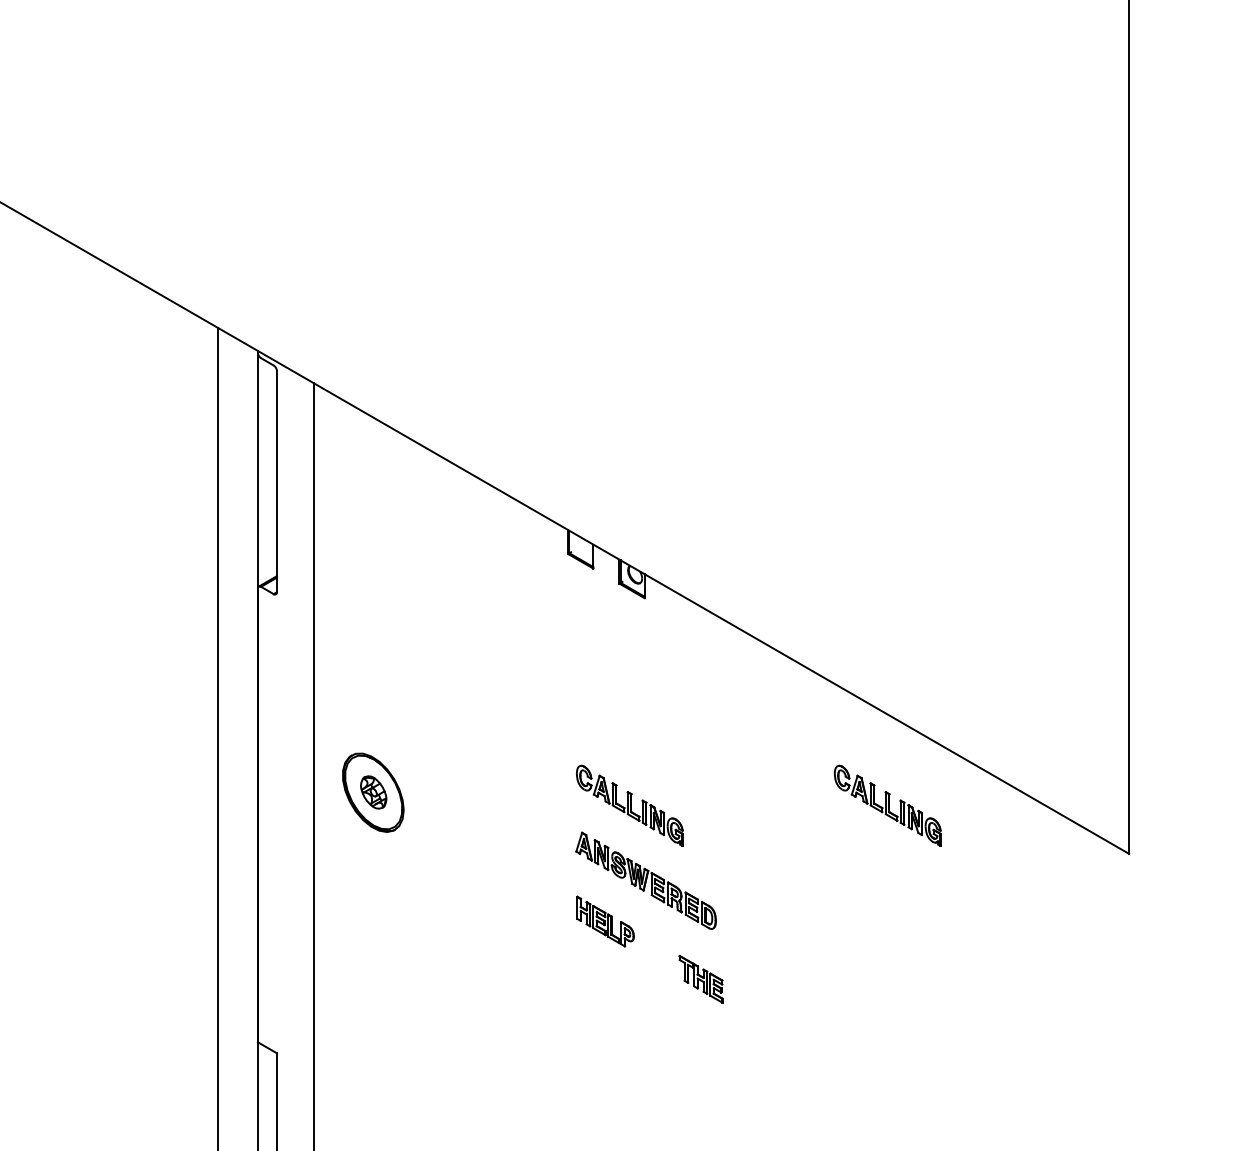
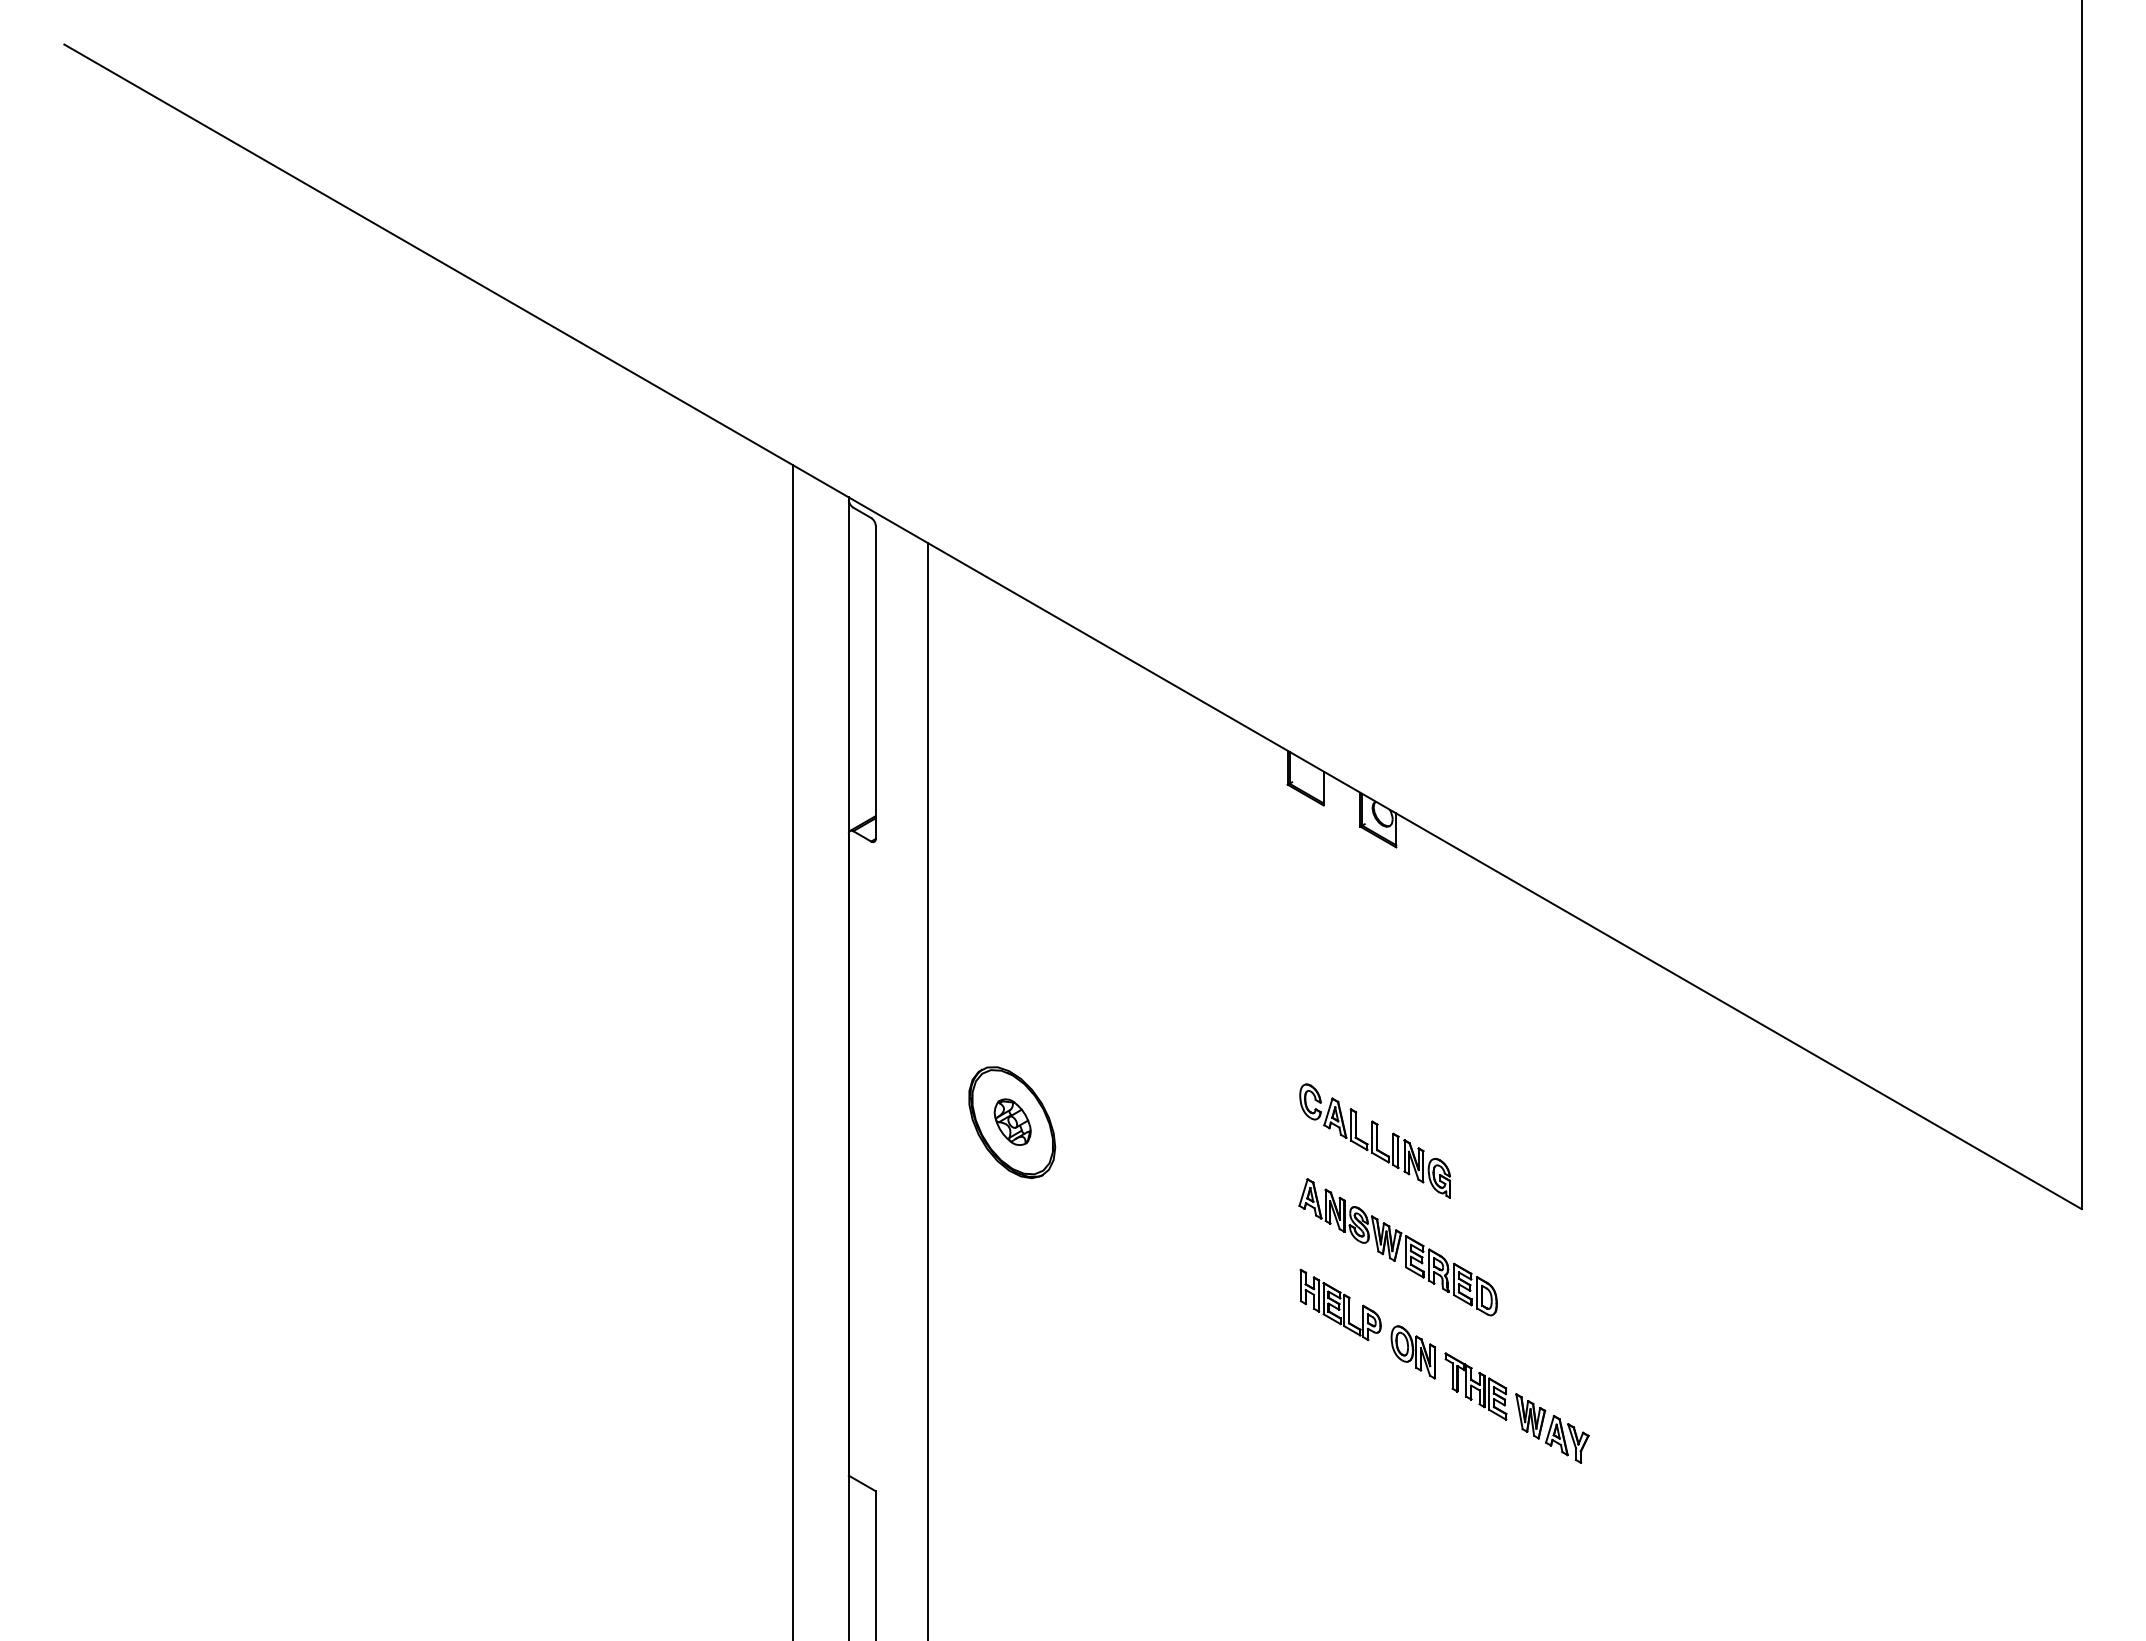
part: (887, 805) -> (1739, 1140), removed
part: (656, 955) -> (1412, 1352), added
part: (755, 1008) -> (1552, 1428), added

